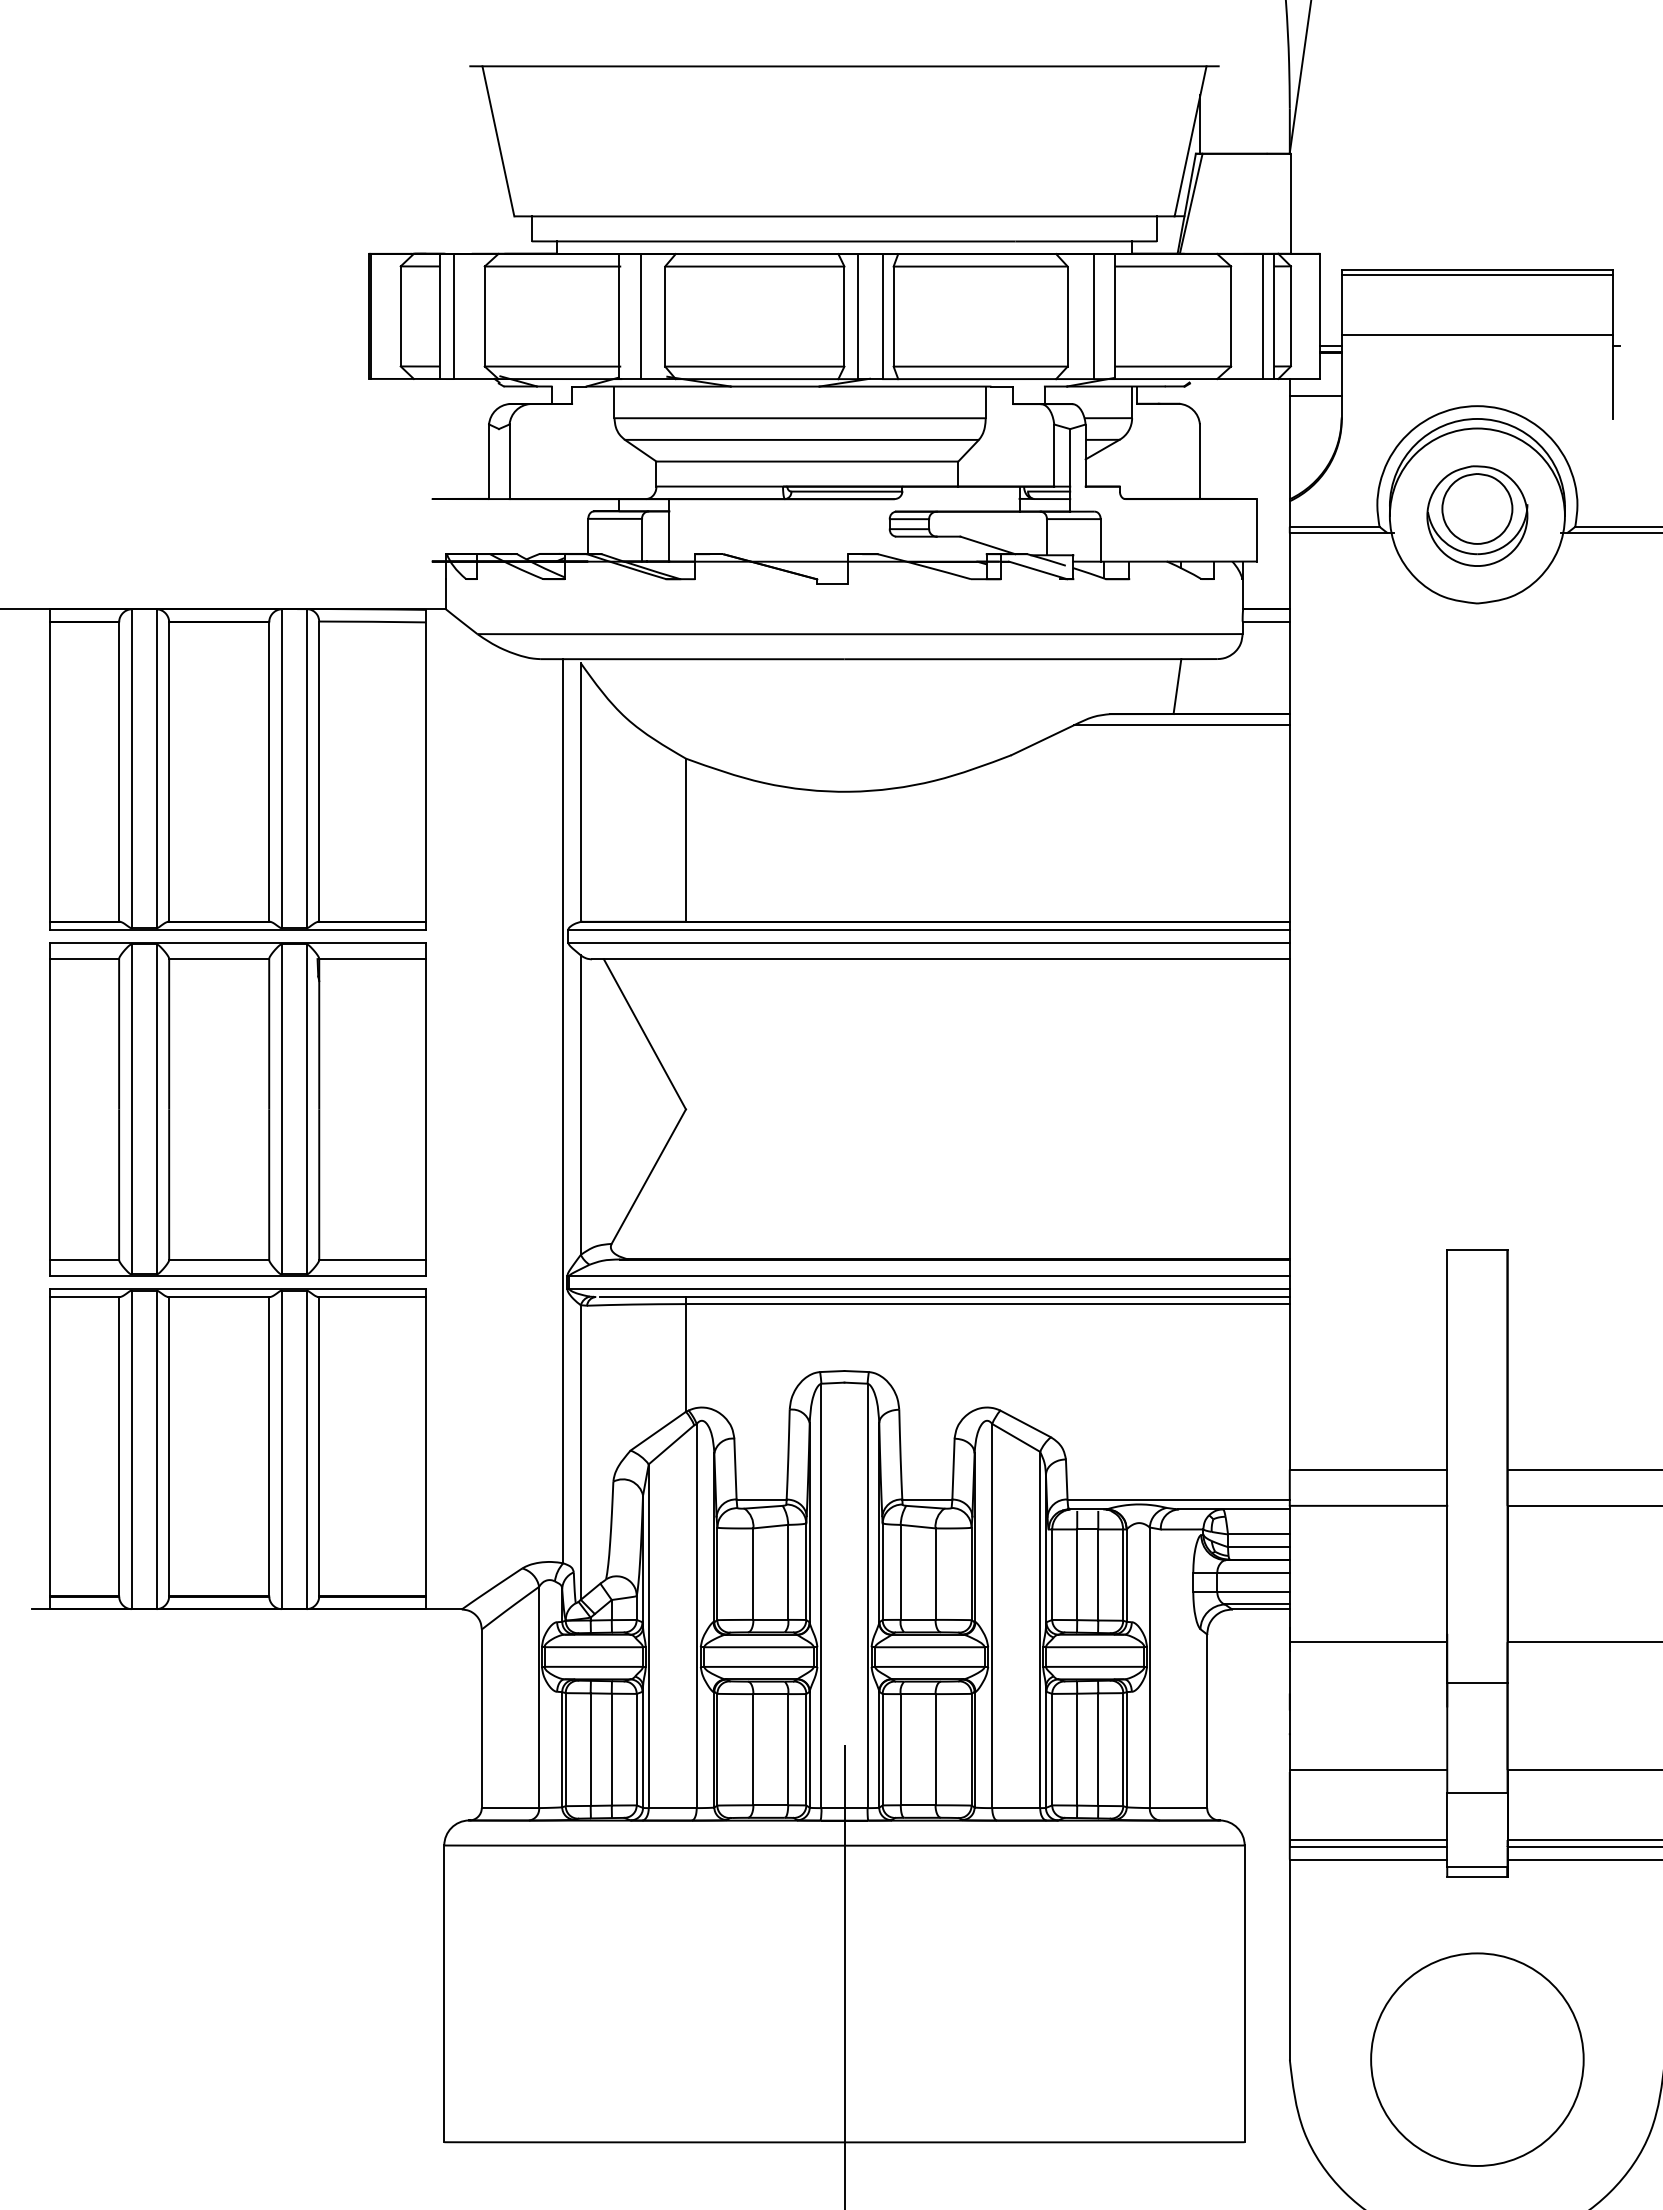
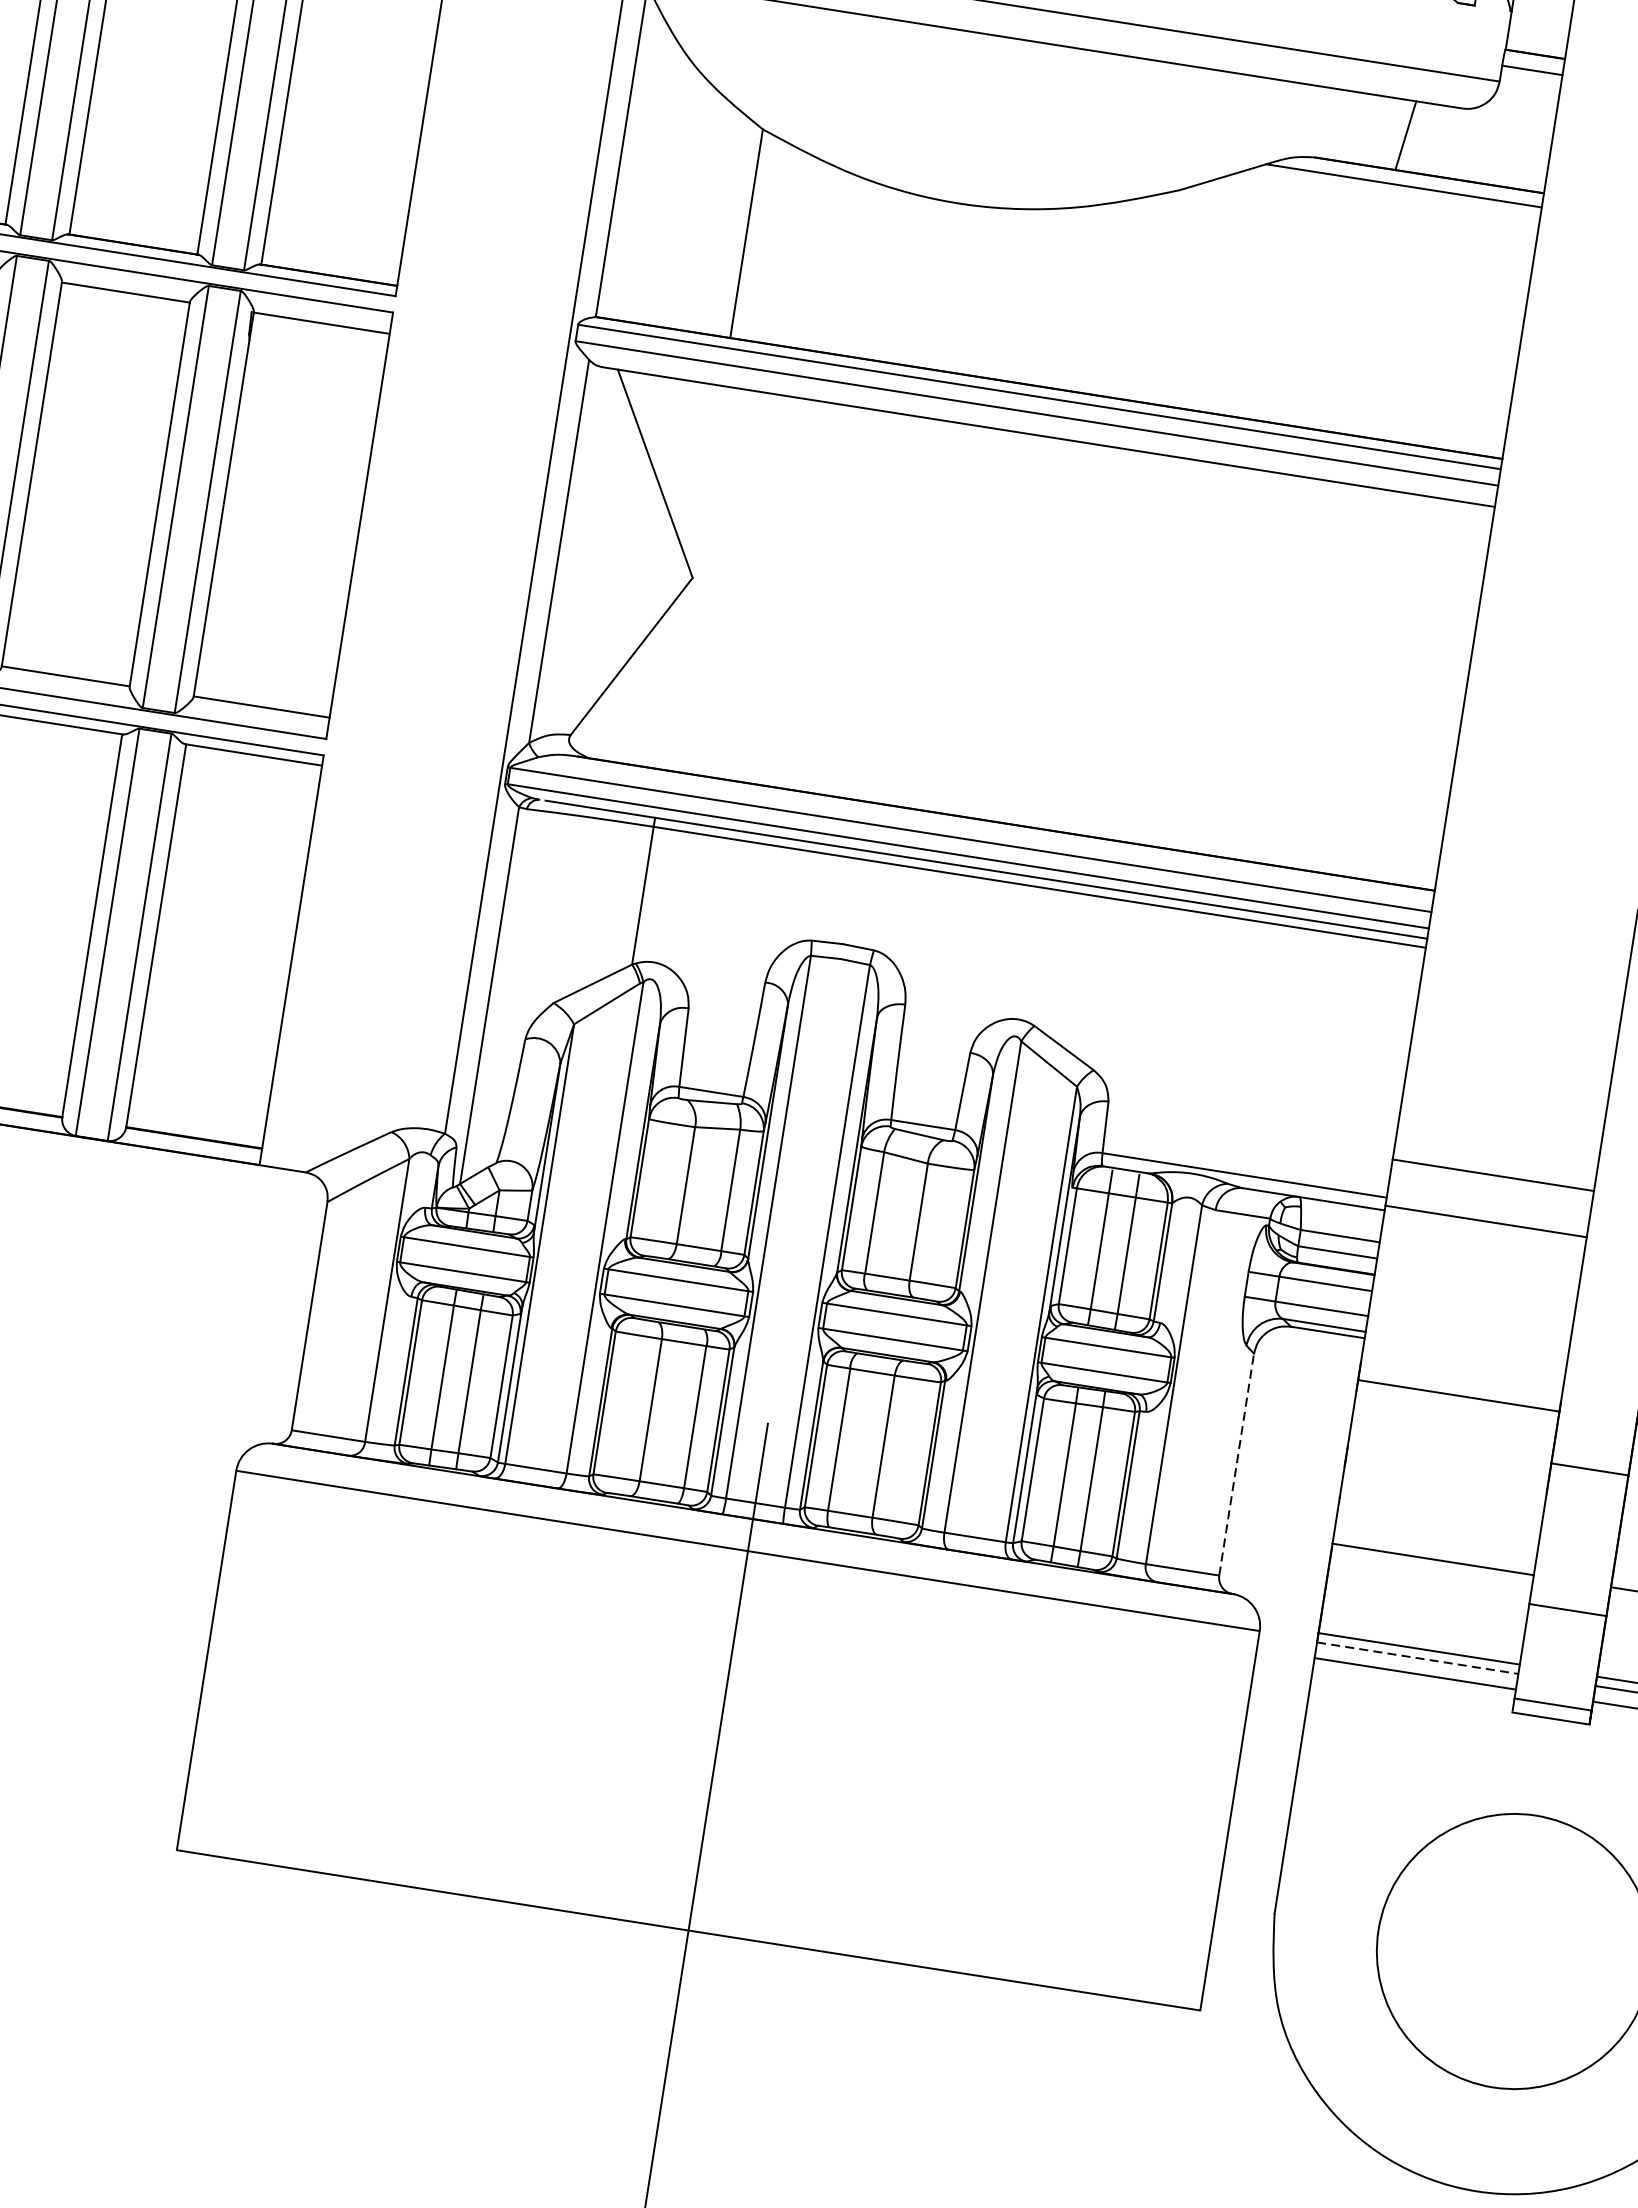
line: (1207, 1721) -> (1237, 1465), solid -> dashed
line: (1368, 1847) -> (1417, 1658), solid -> dashed

